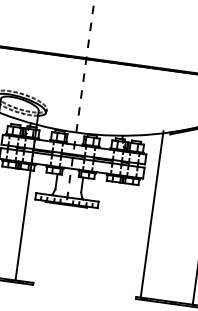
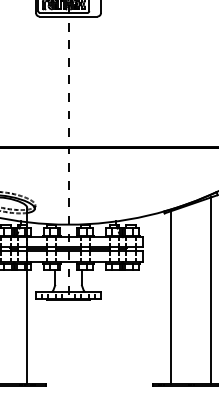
line: (152, 214) -> (171, 297), moved

